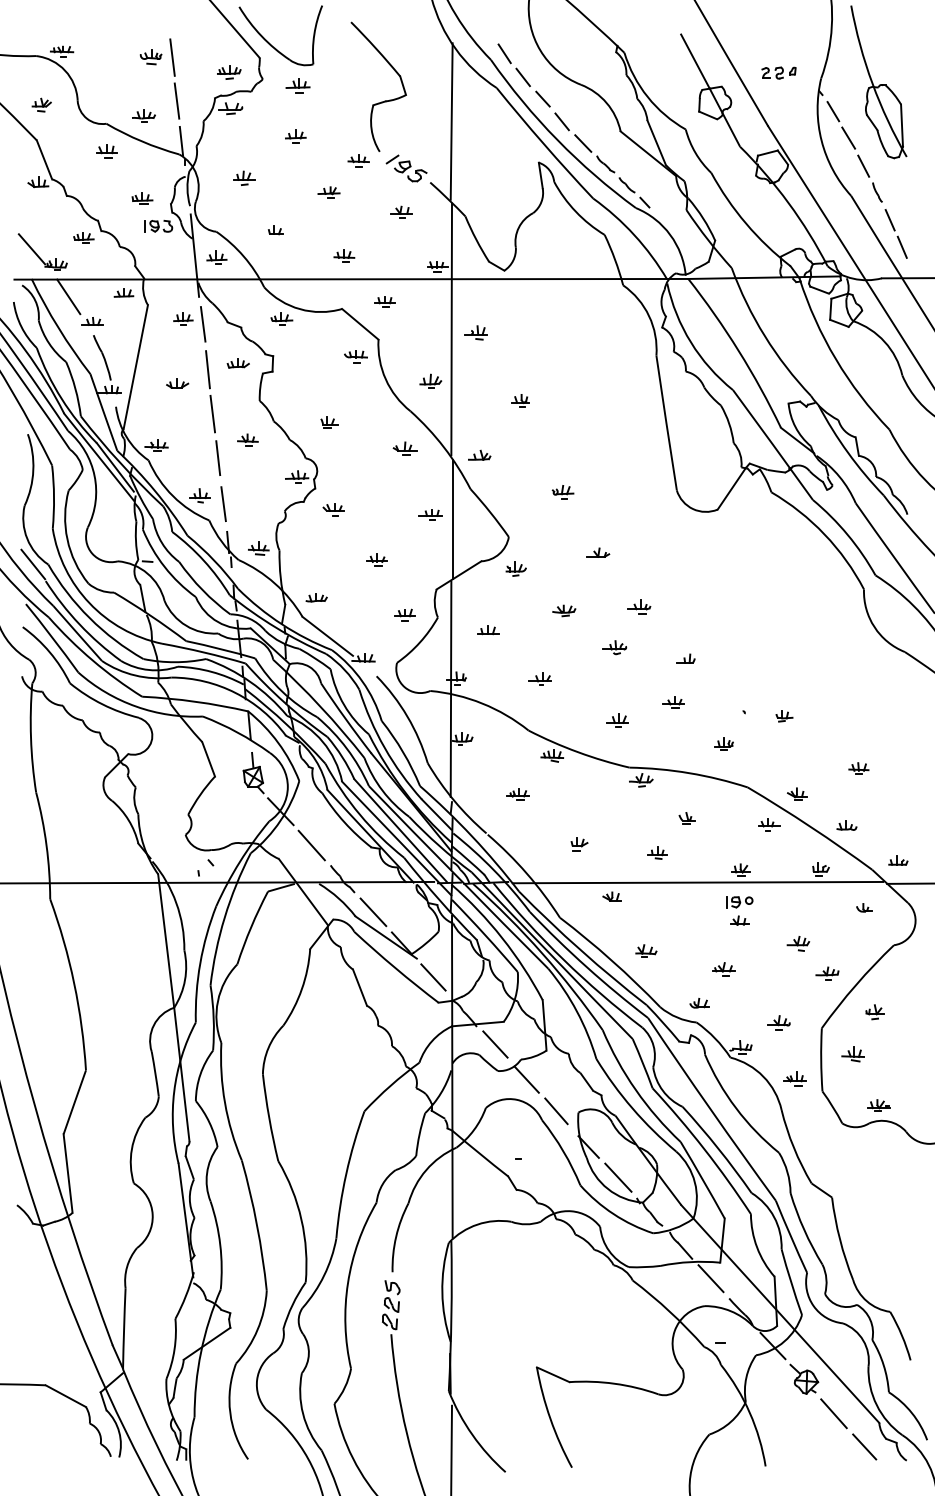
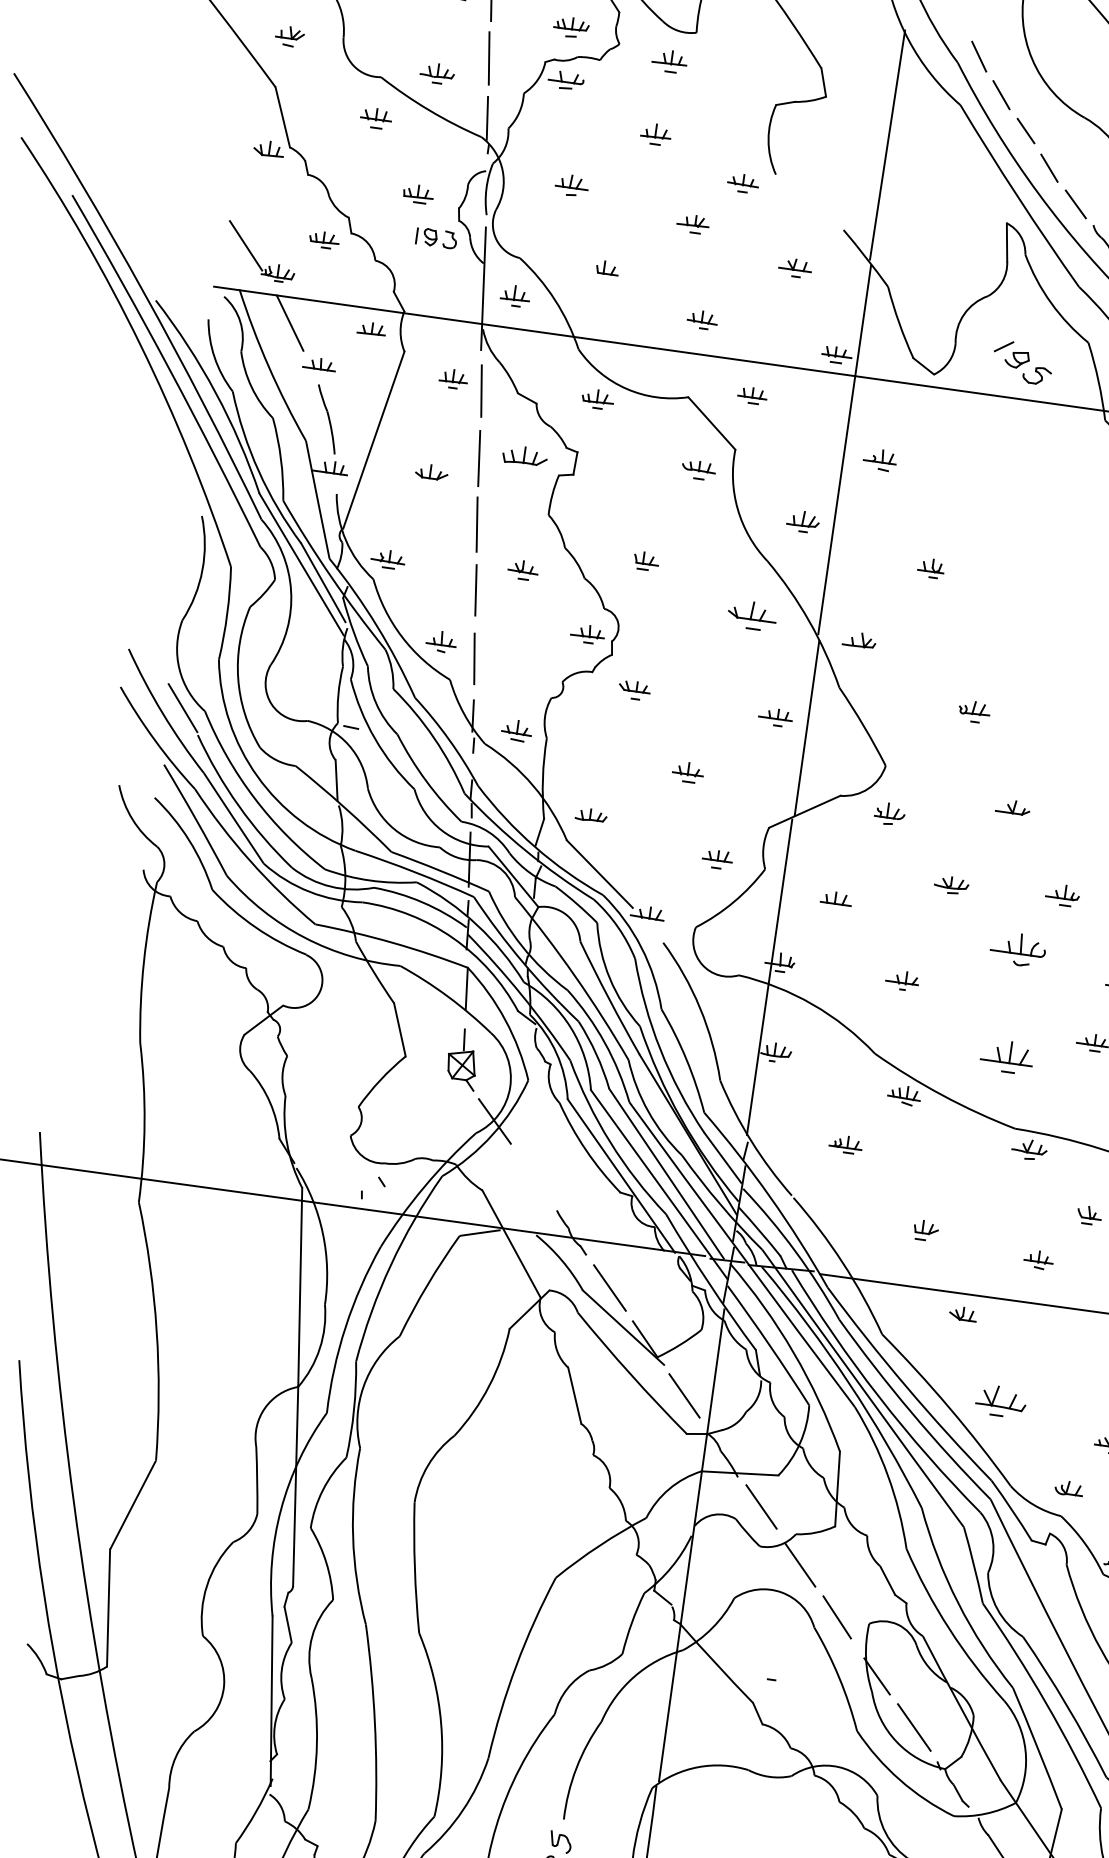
part: (406, 168) -> (1022, 362), moved
part: (237, 363) -> (523, 455), size x1.4
part: (404, 448) -> (751, 614), size x1.4
part: (614, 647) -> (1017, 949), size x1.6
part: (617, 720) -> (1007, 1057), size x1.6
line: (311, 845) -> (532, 1177), removed
part: (646, 950) -> (1002, 1400), size x1.6

